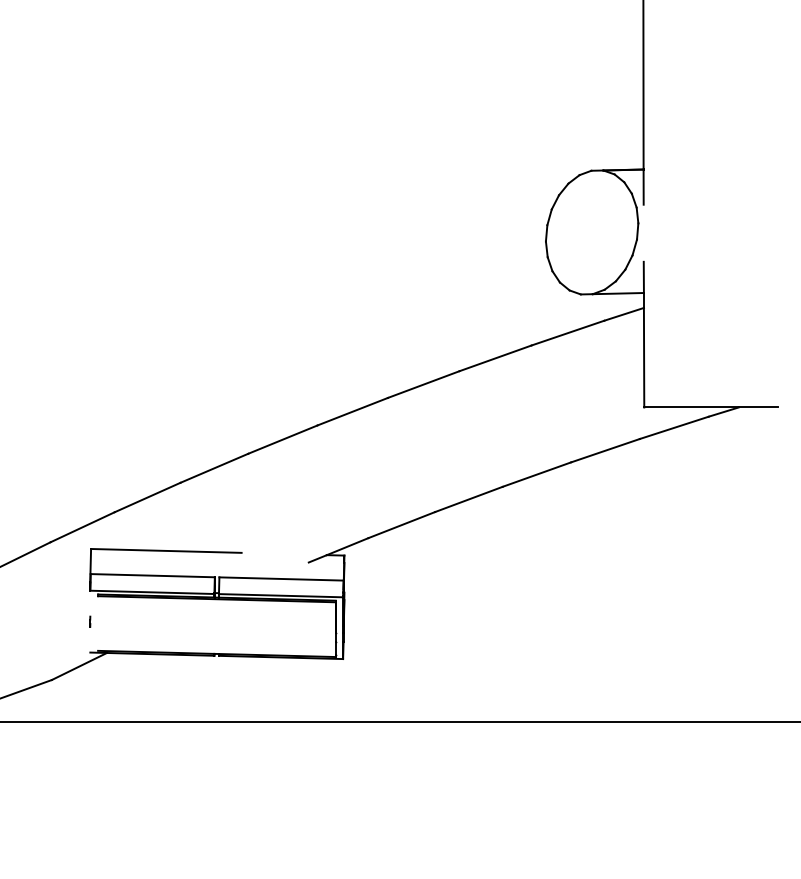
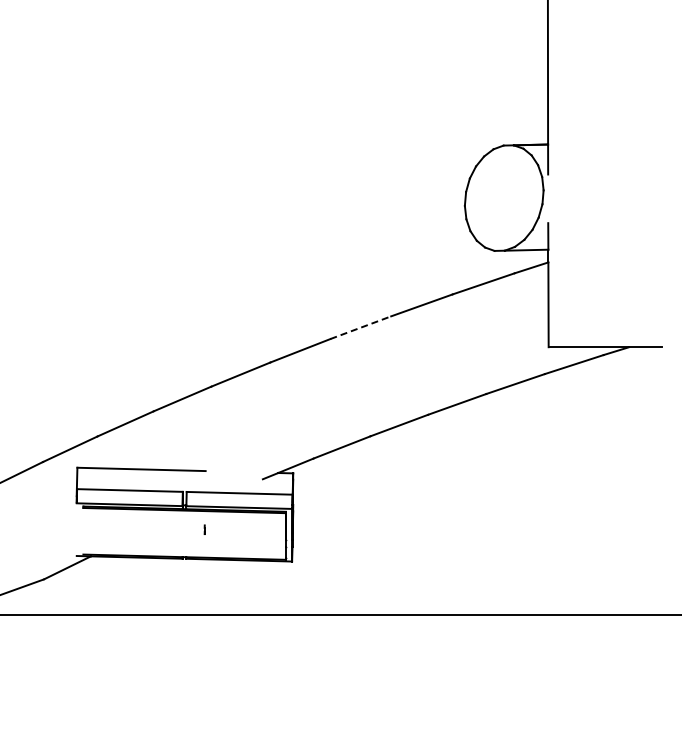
line: (424, 384) -> (361, 327), solid -> dashed
part: (90, 621) -> (204, 529), moved

